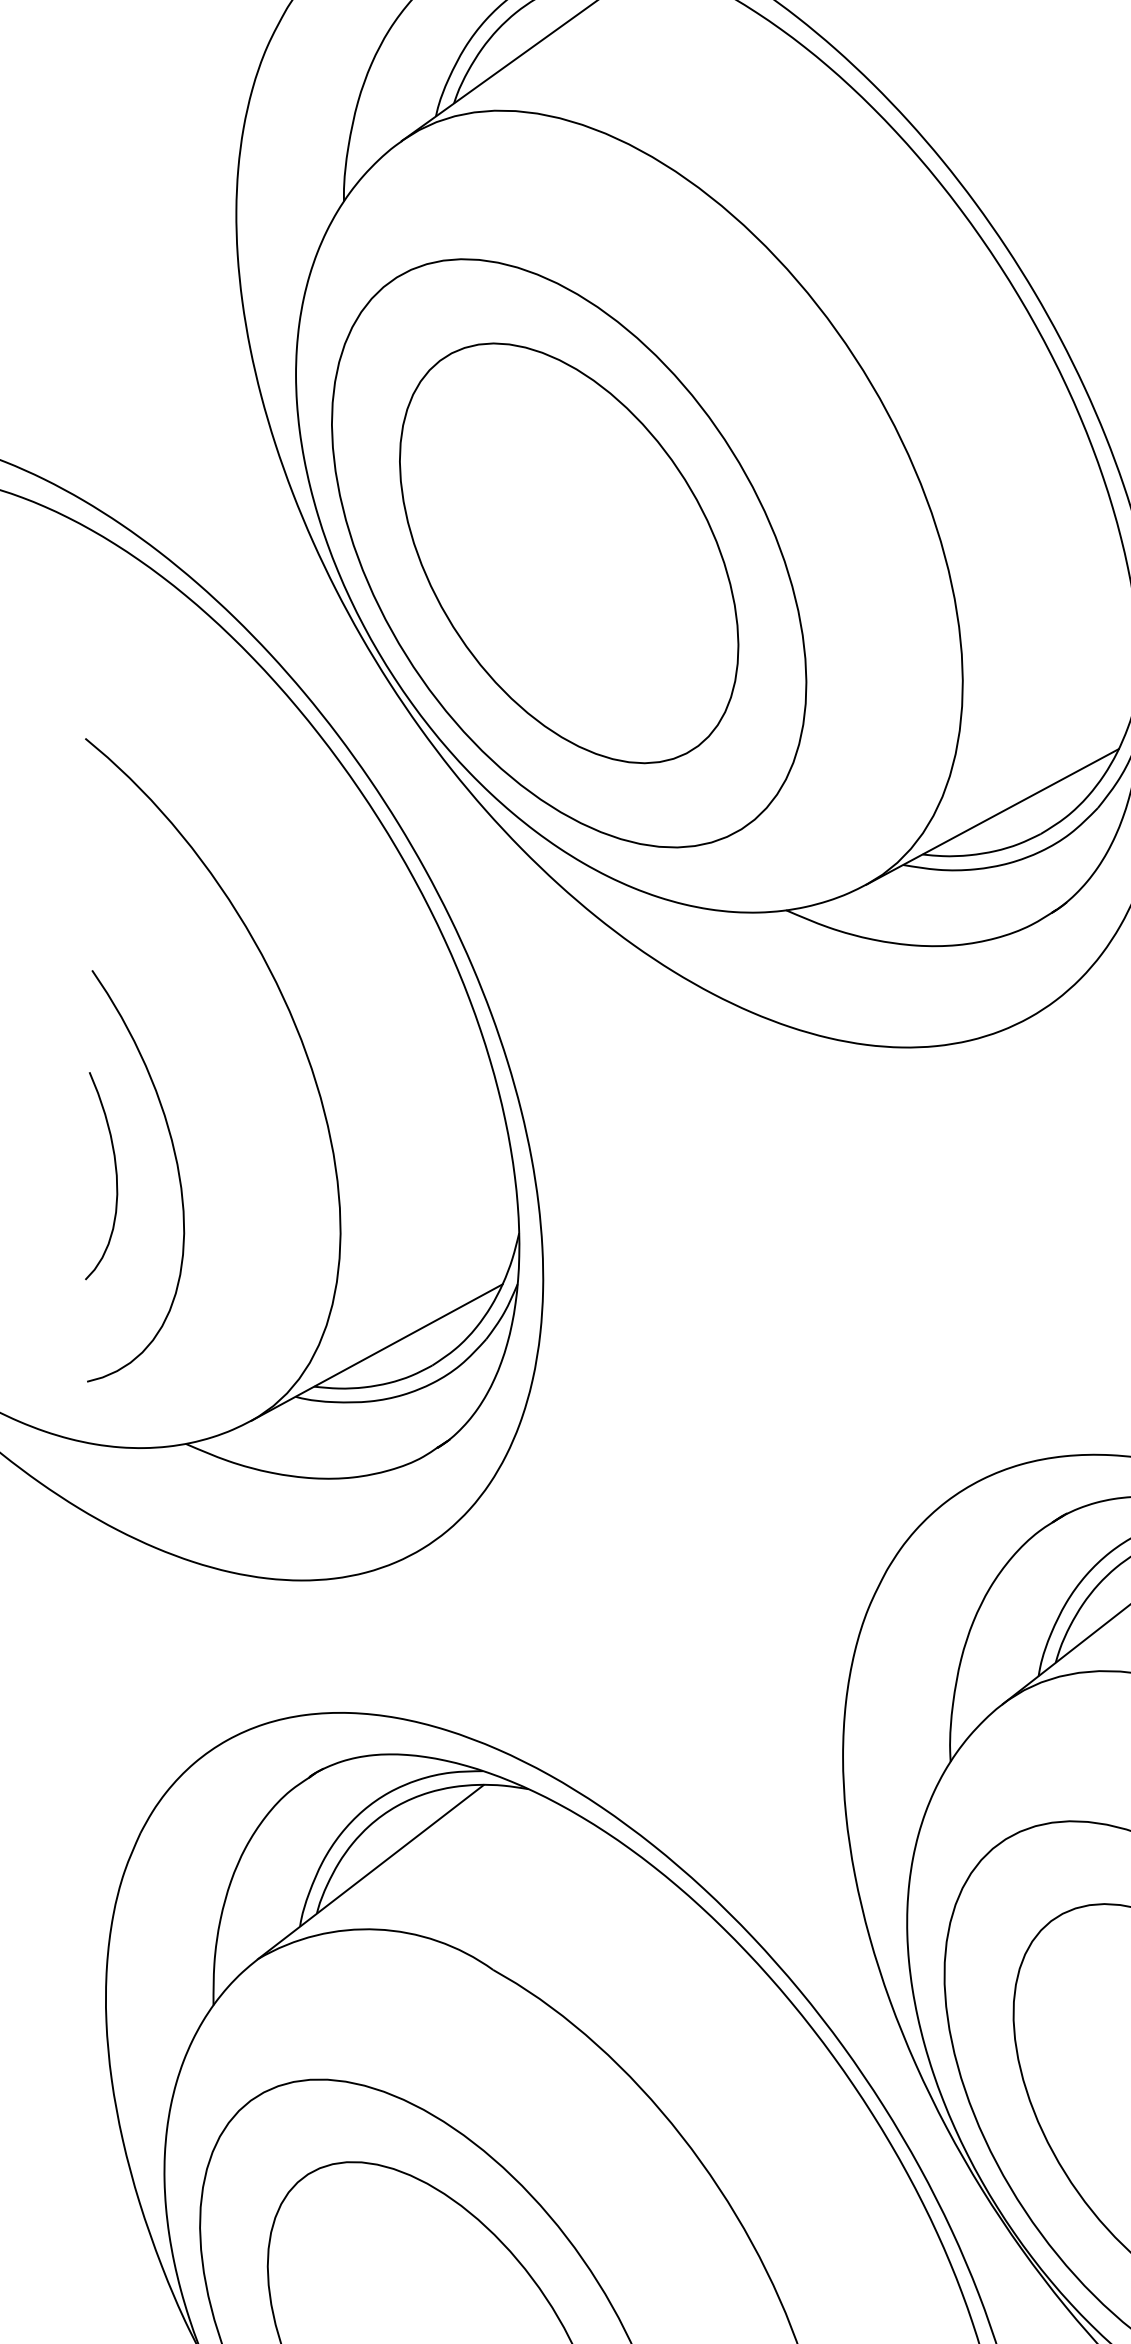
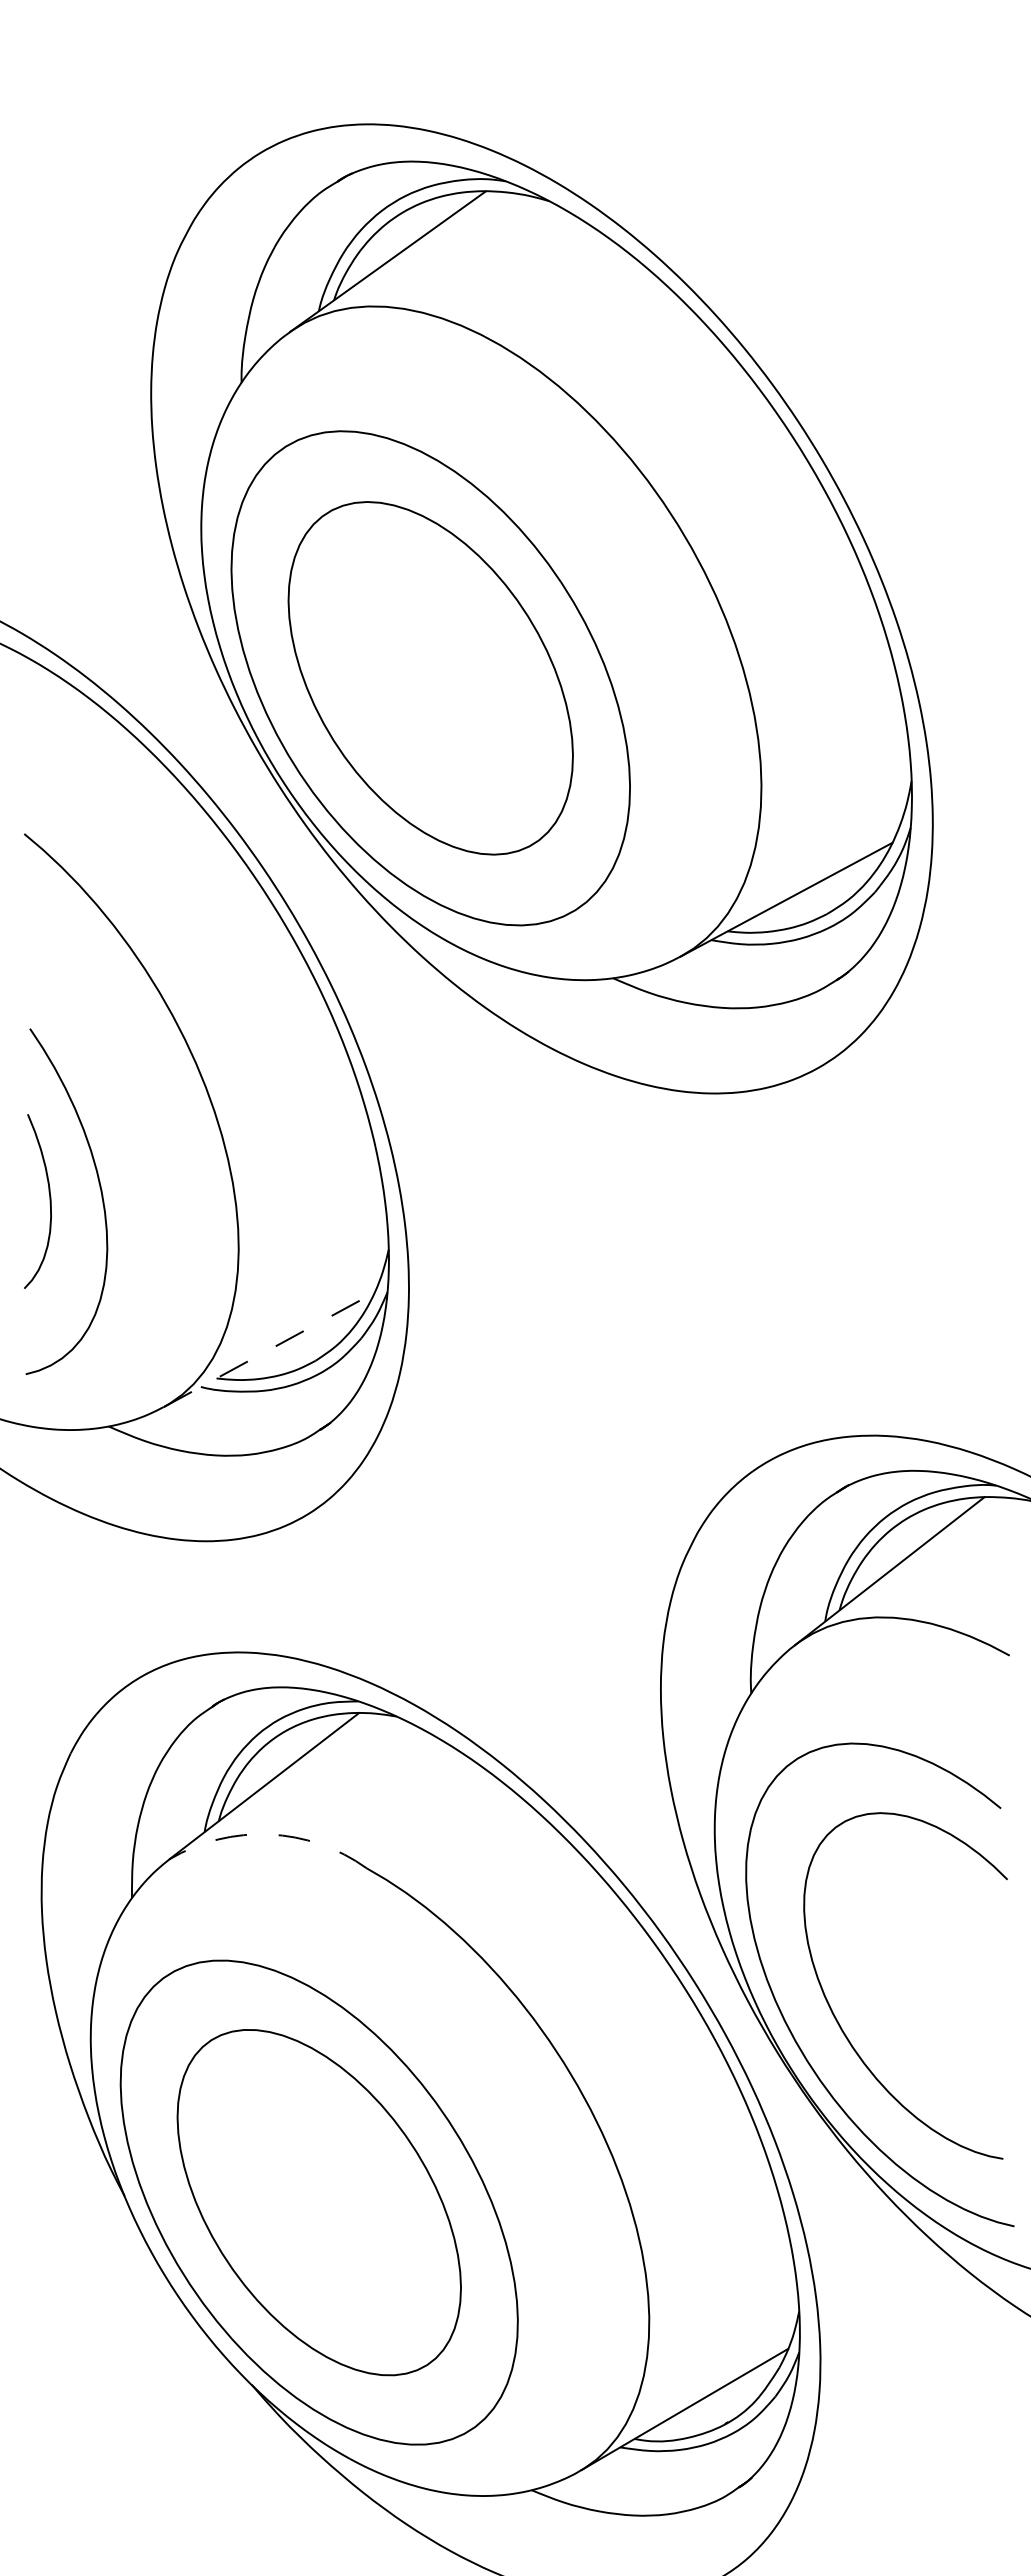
line: (377, 1352) -> (269, 1349), solid -> dashed
arc: (377, 1929) -> (269, 1834), solid -> dashed

